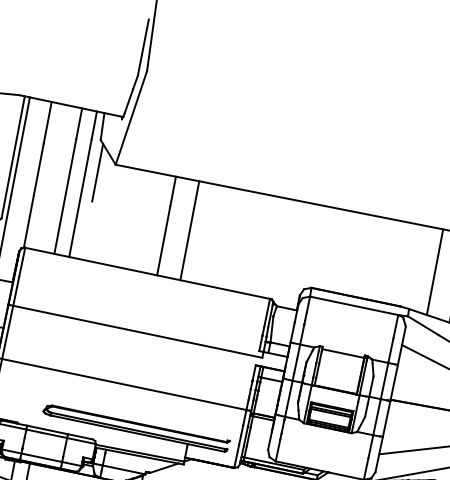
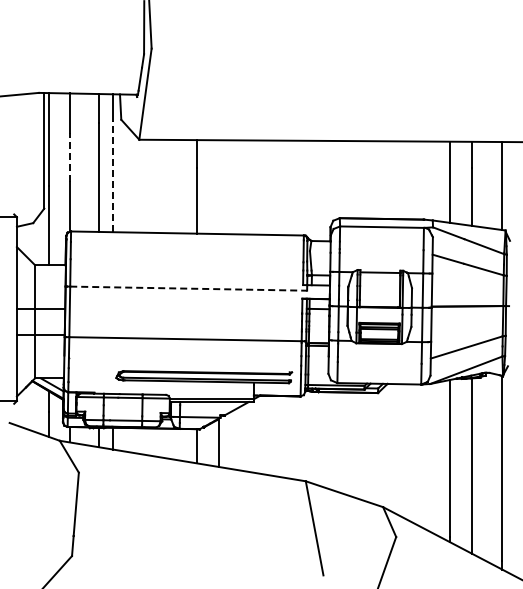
line: (38, 169) -> (69, 157), solid -> dashed
line: (98, 172) -> (124, 149), removed
line: (80, 198) -> (112, 176), solid -> dashed
line: (189, 231) -> (218, 187), removed
line: (138, 331) -> (189, 288), solid -> dashed

